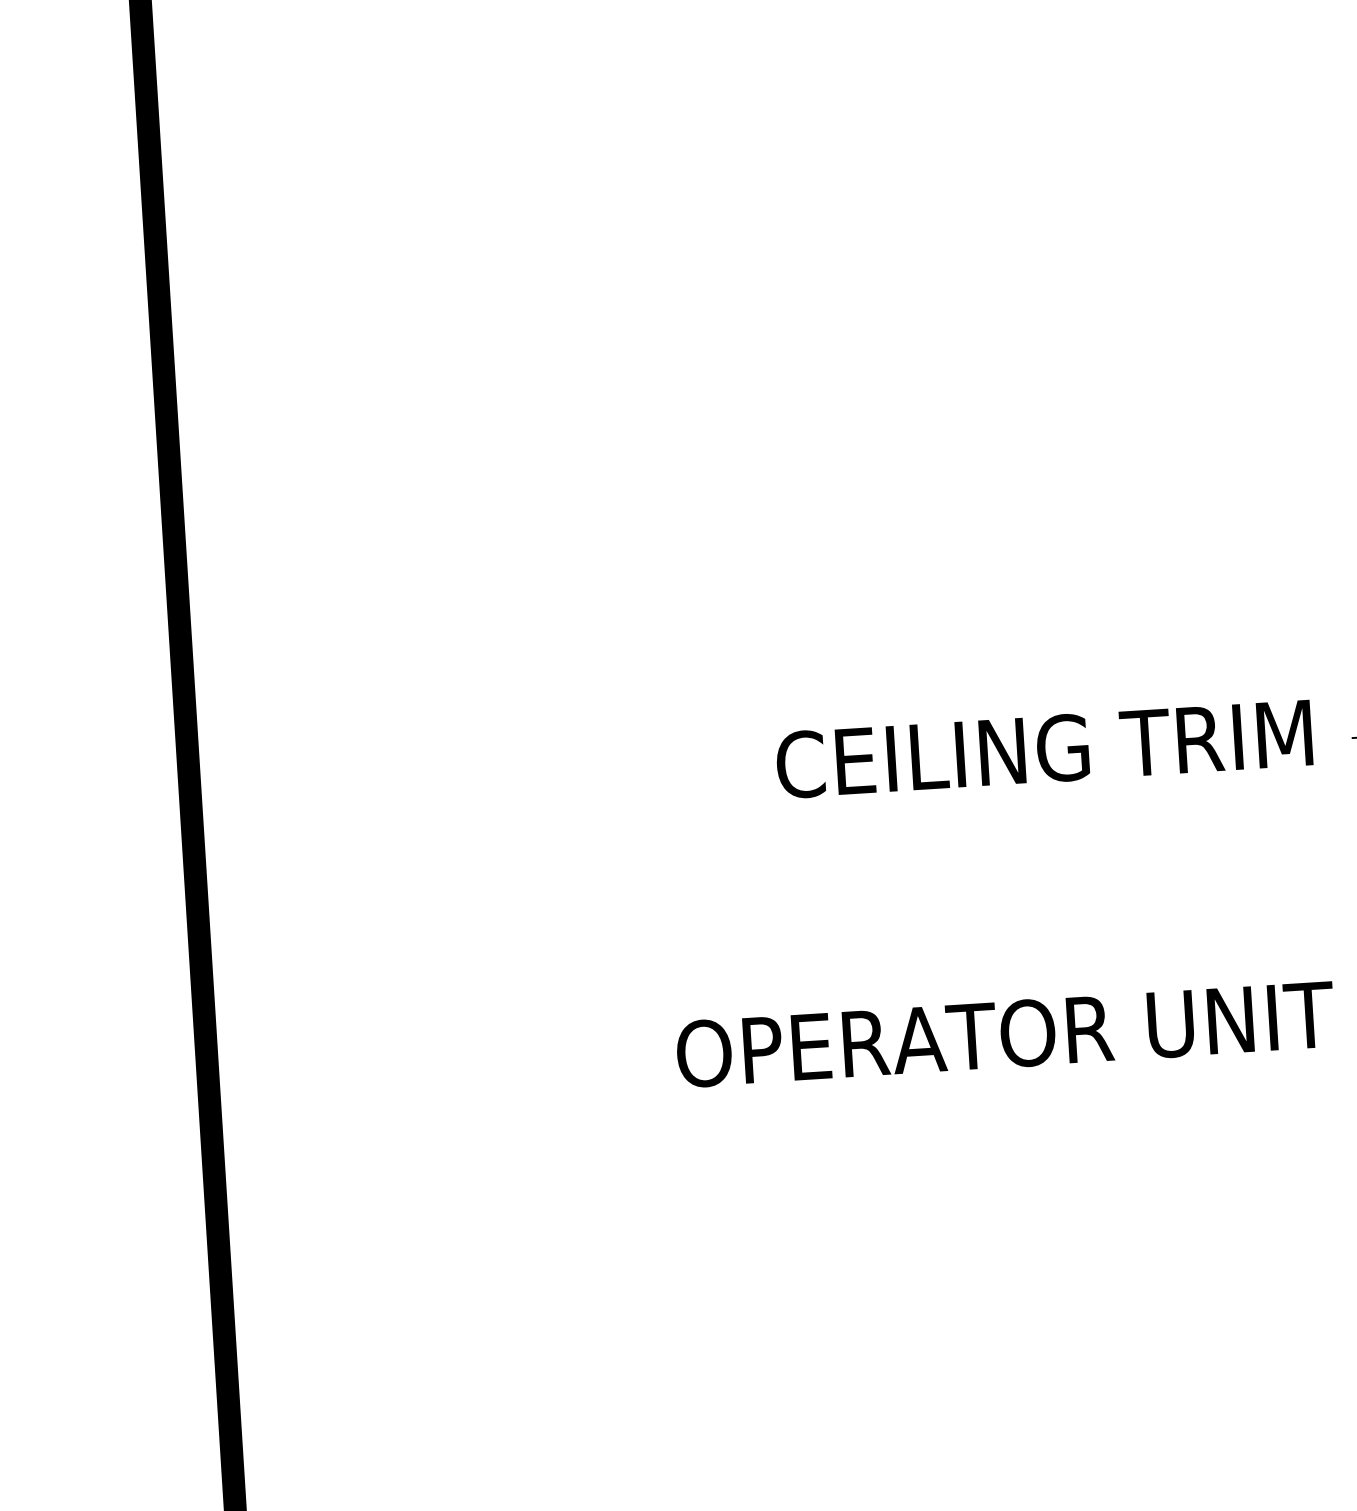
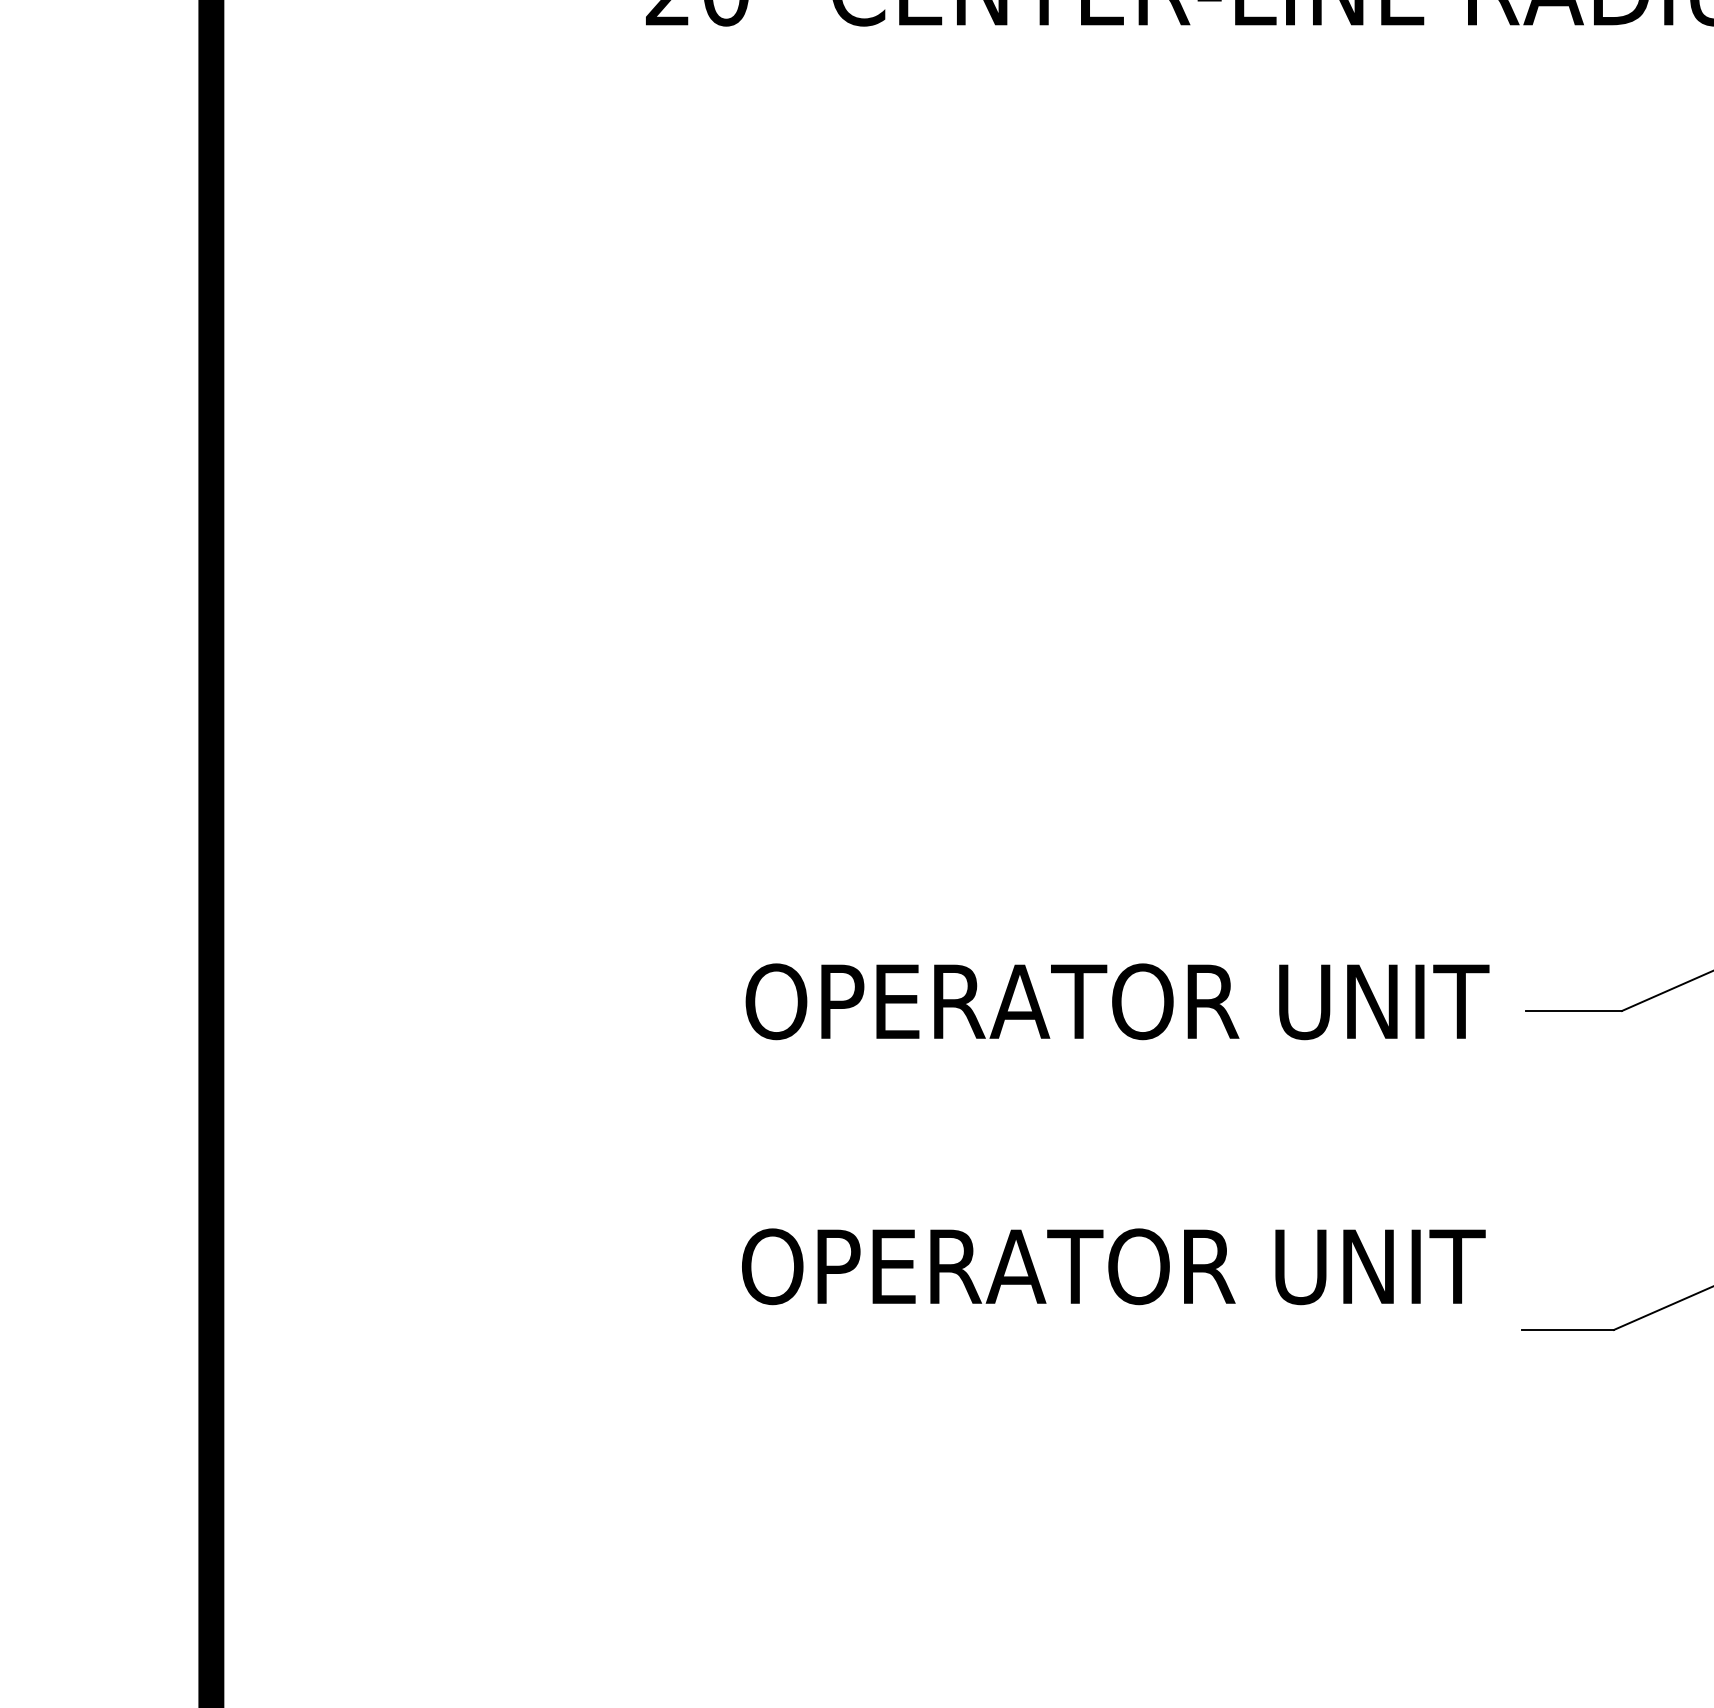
text: (991, 752) -> (1117, 1001), CEILING TRIM -> OPERATOR UNIT
text: (1005, 1034) -> (1113, 1266), moved

